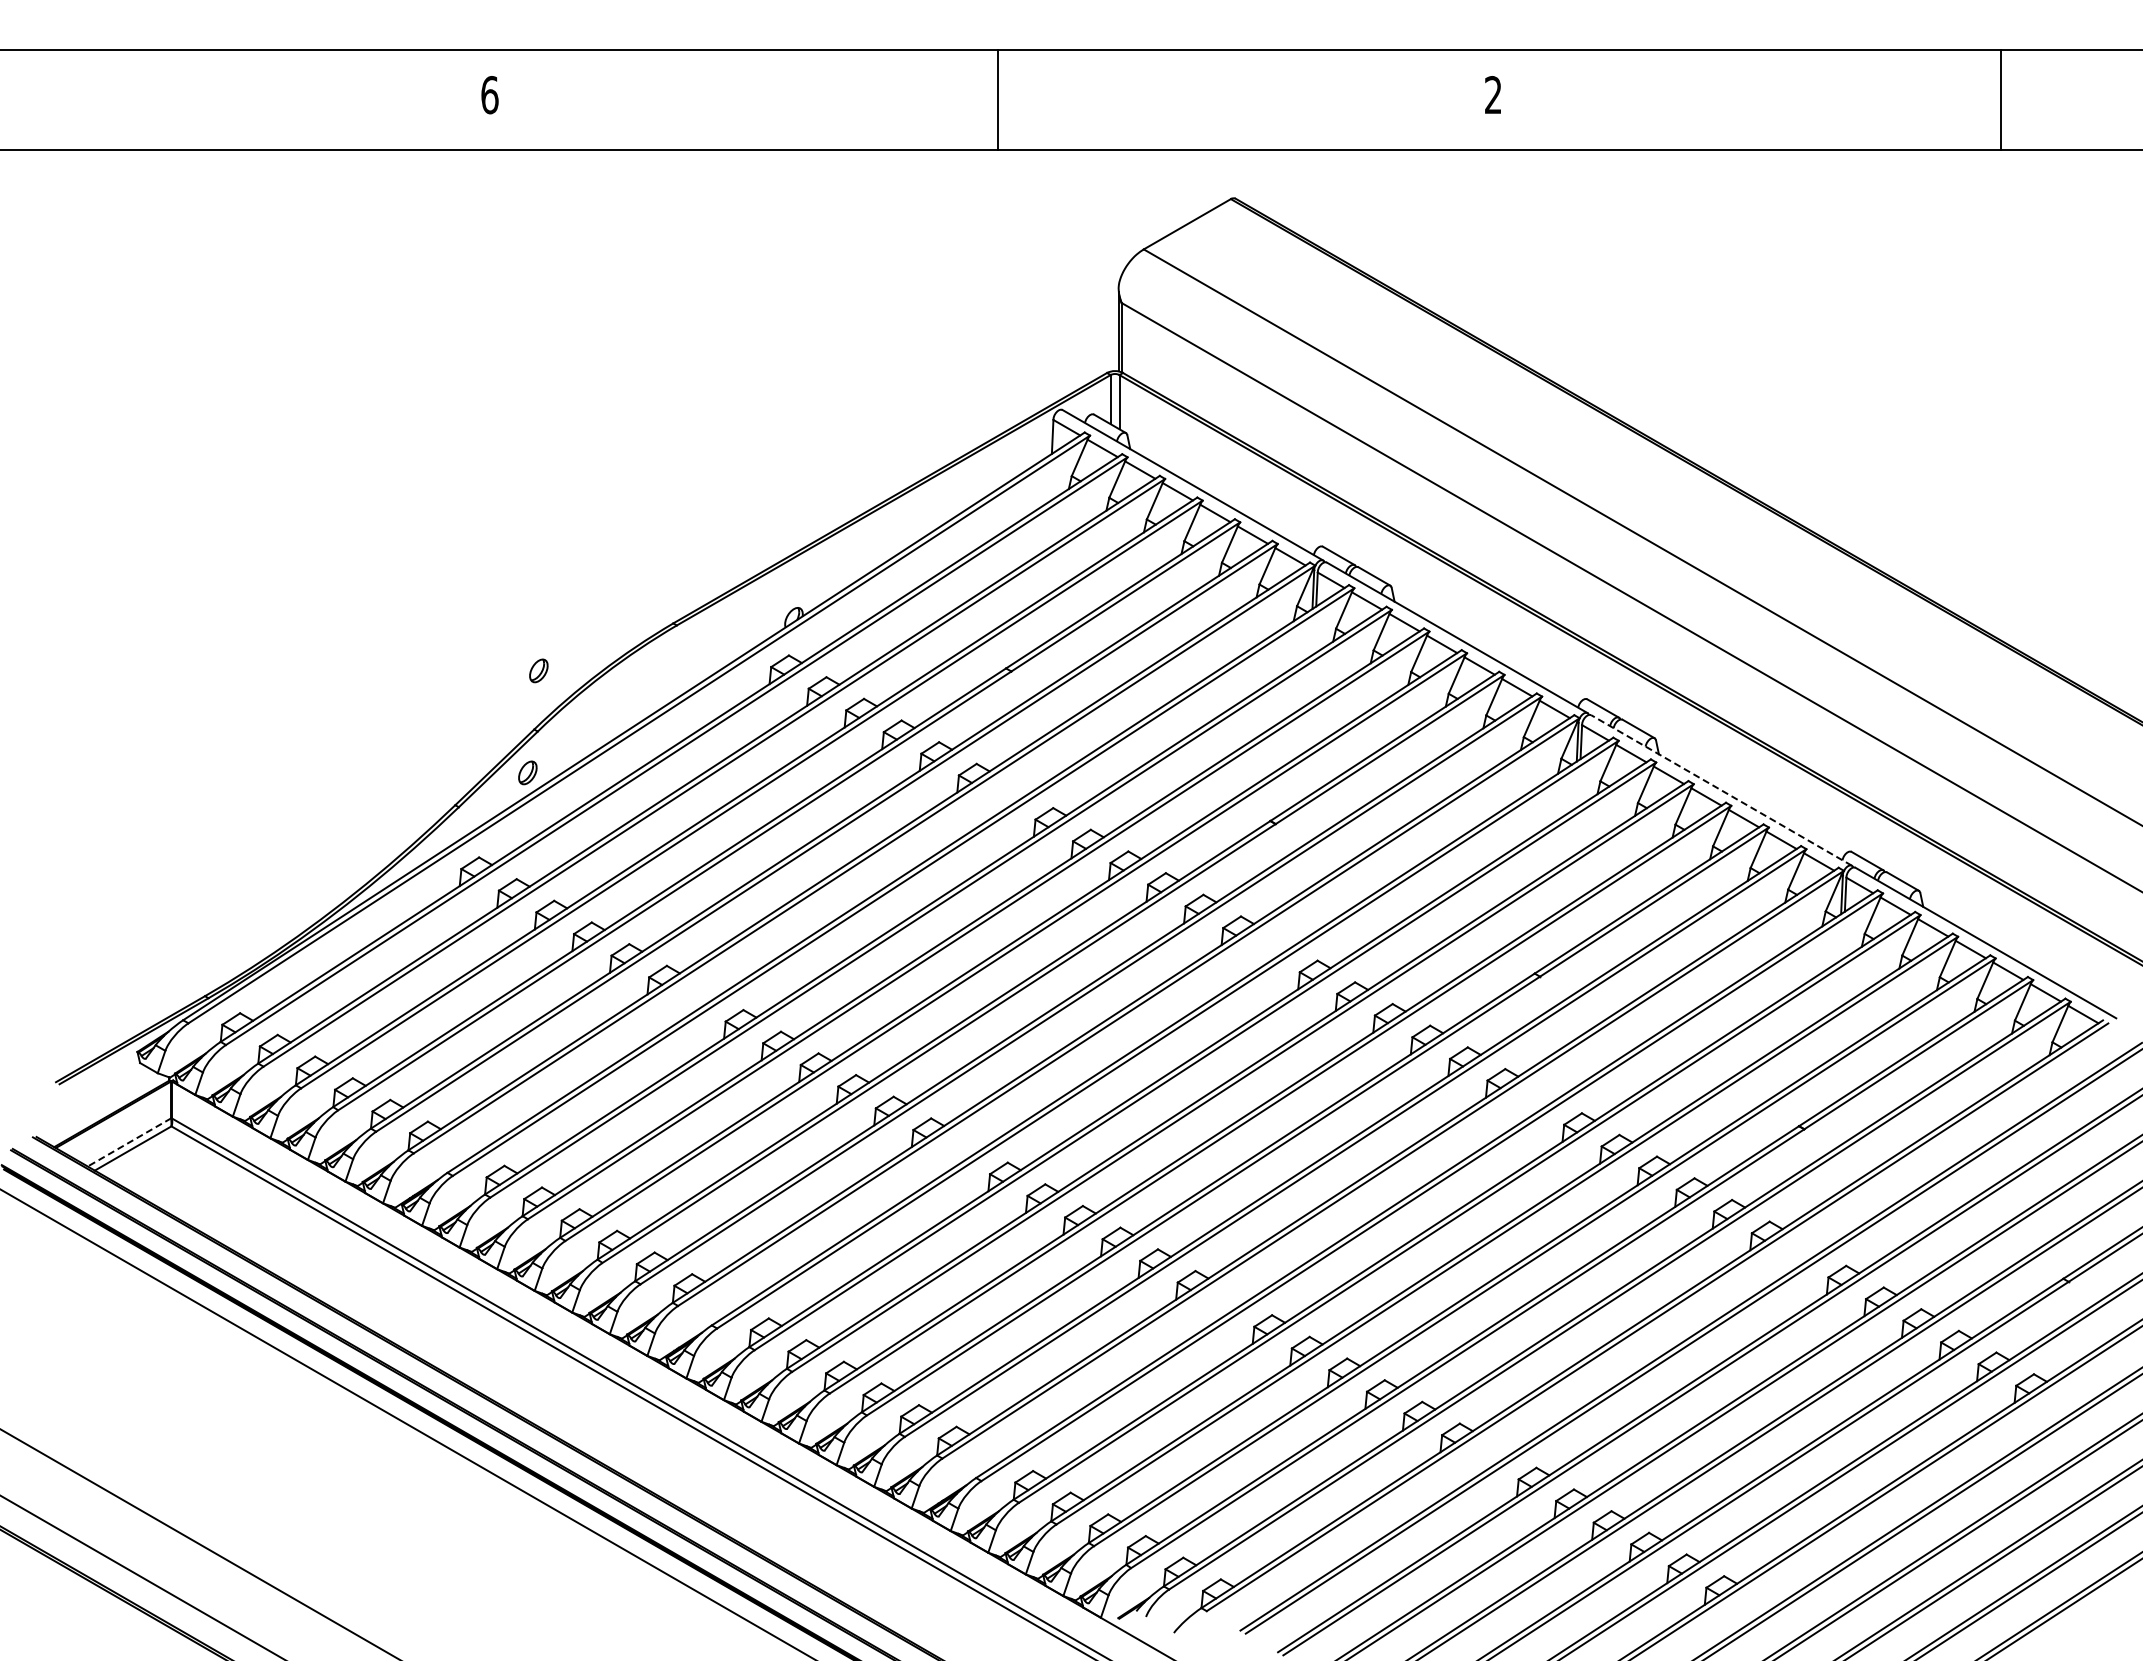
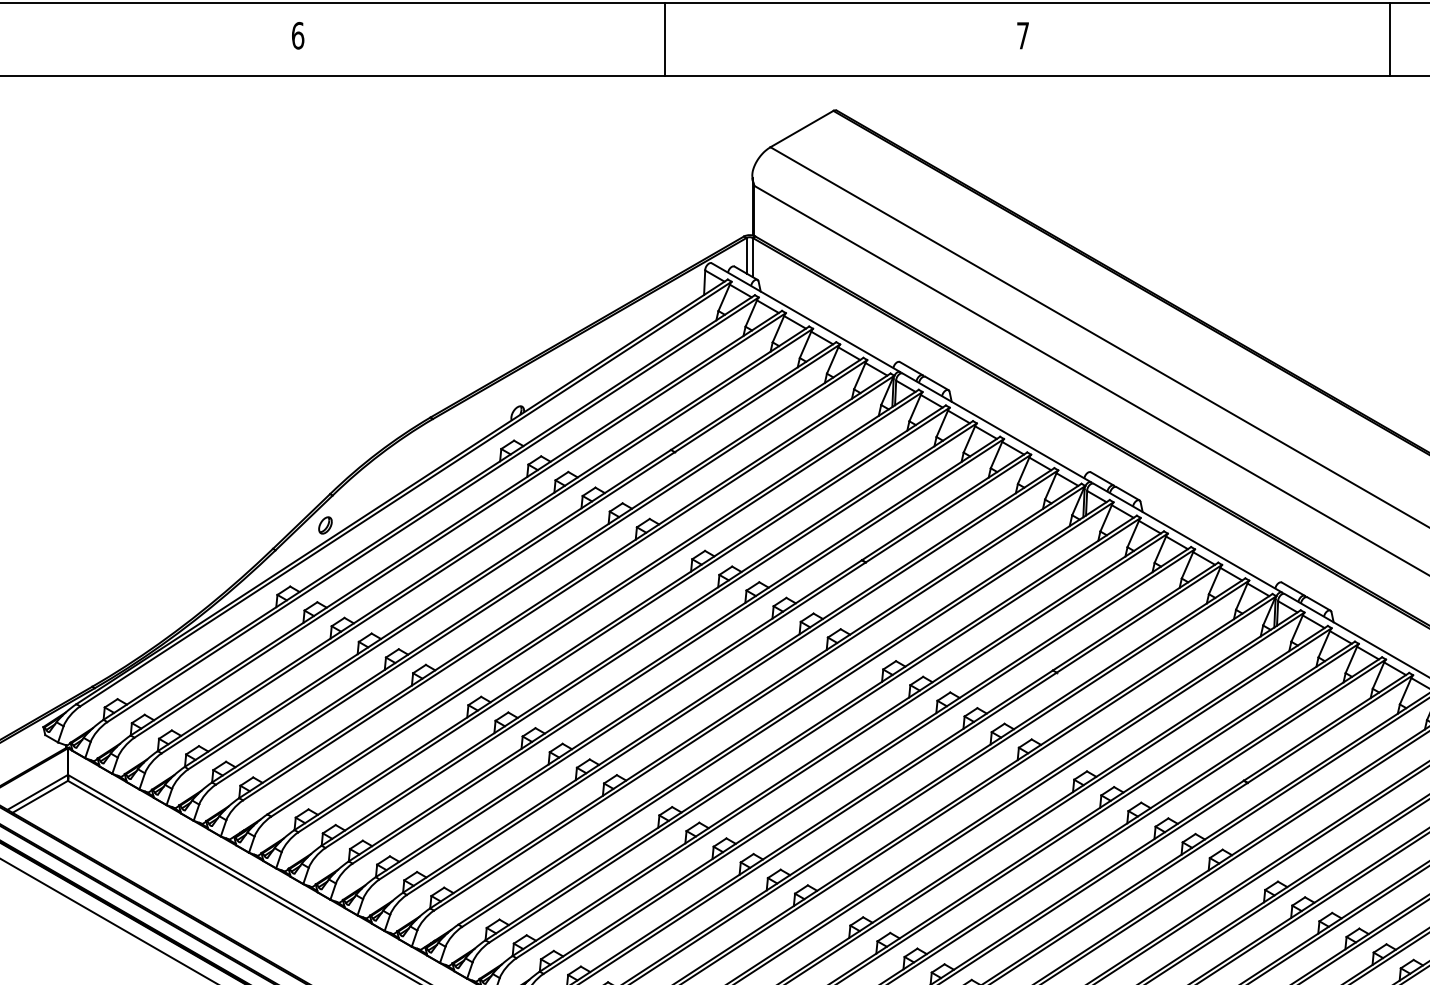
text: (1493, 94) -> (1023, 35), 2 -> 7
part: (538, 670) -> (333, 451), removed
line: (1721, 790) -> (1187, 538), dashed -> solid
line: (129, 1142) -> (37, 792), dashed -> solid

